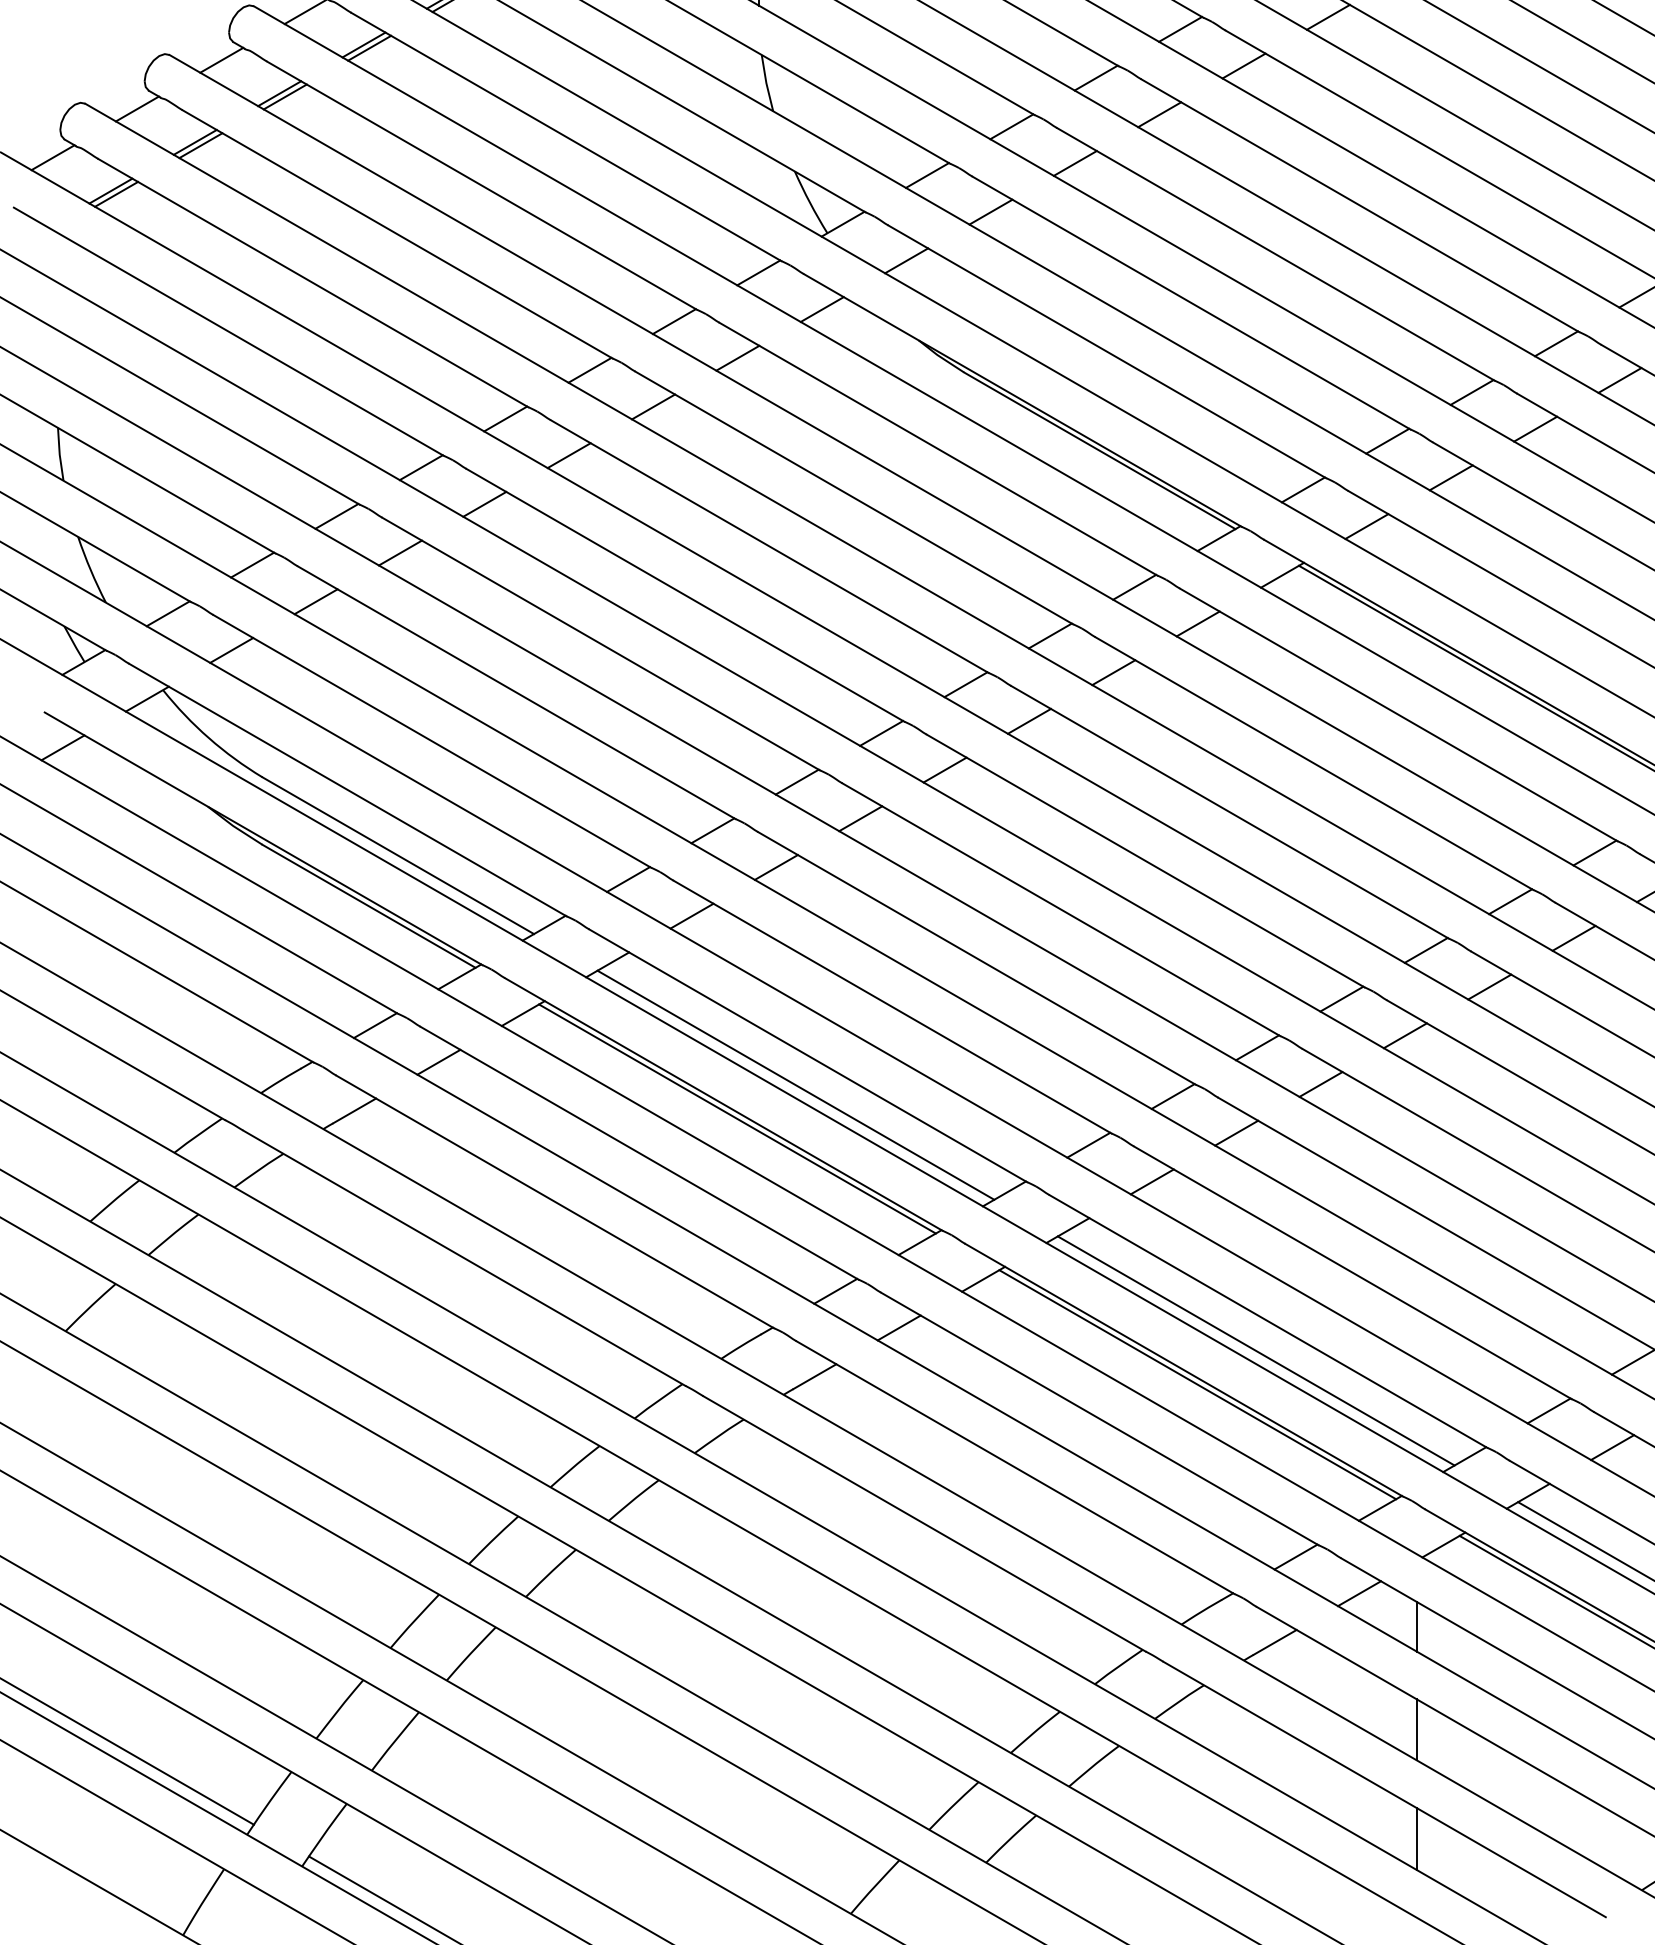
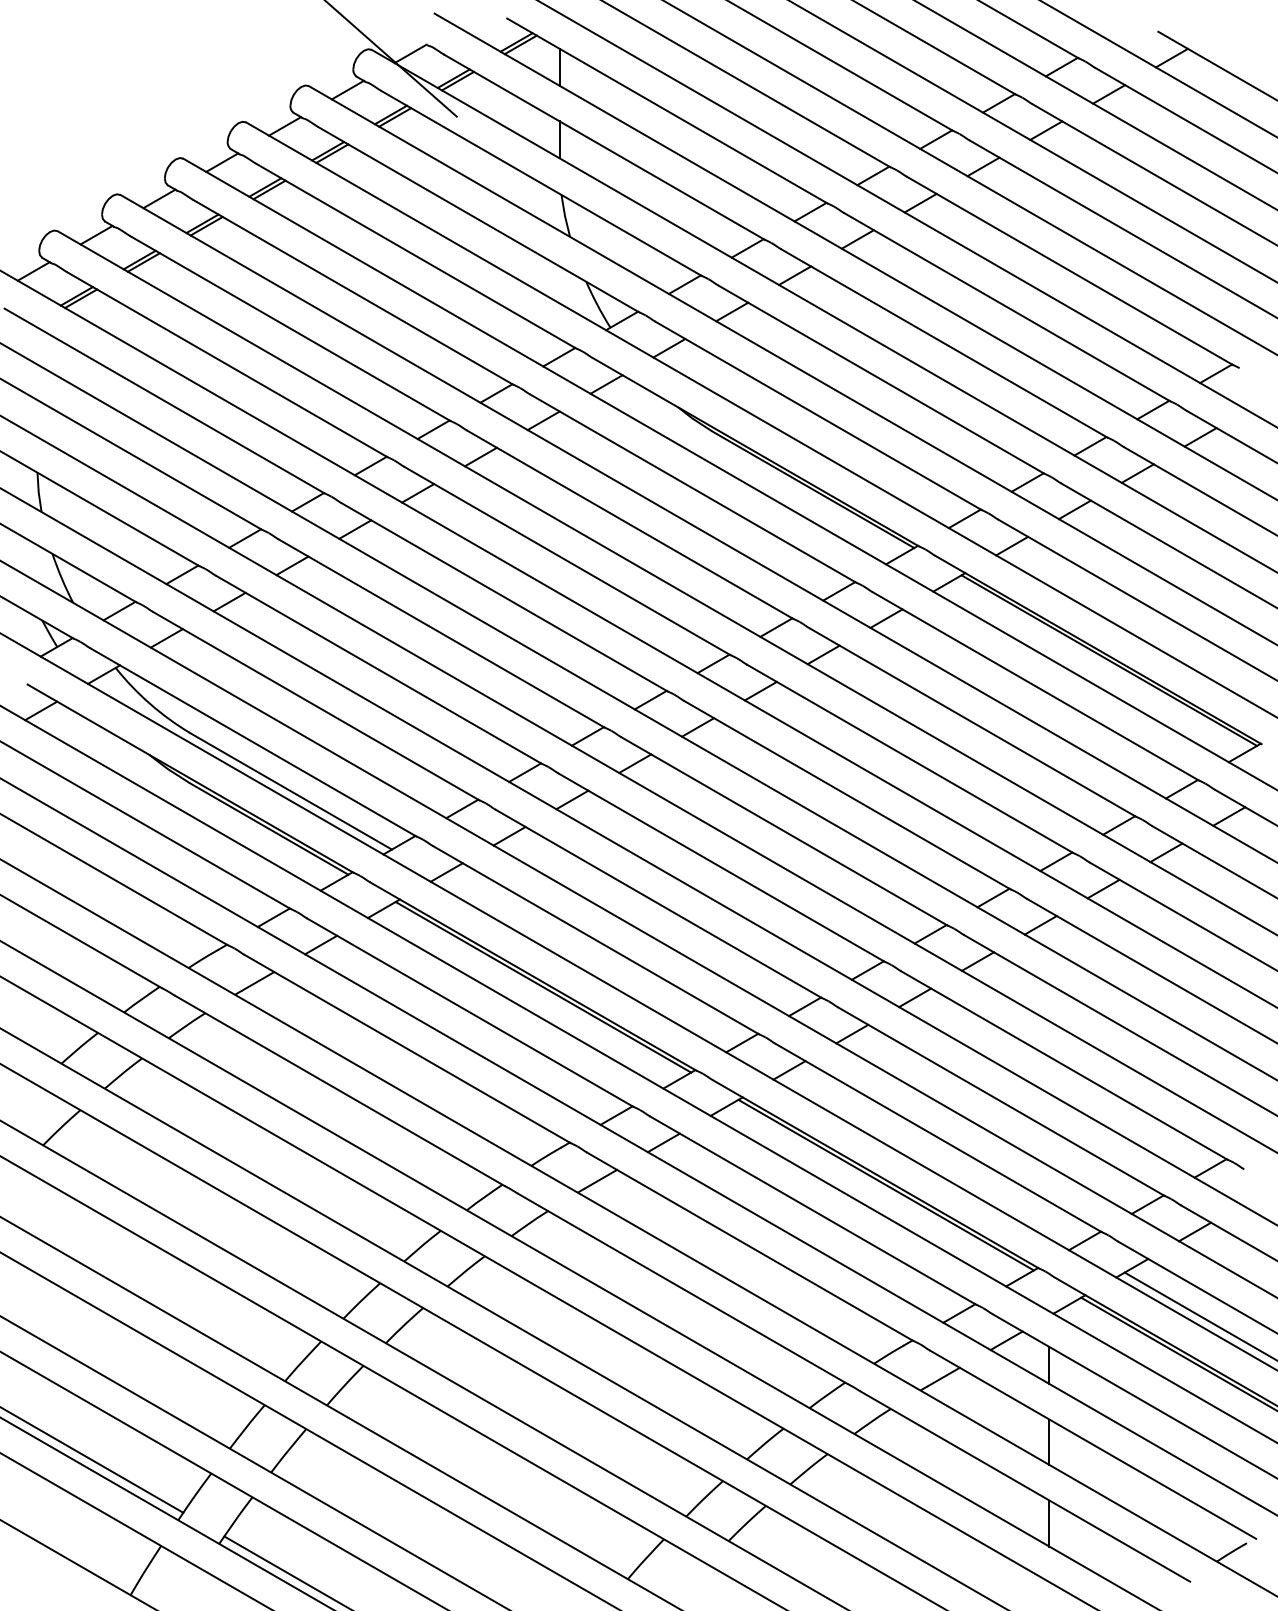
line: (795, 1084) -> (586, 961), removed
line: (1255, 1350) -> (929, 1159), removed

